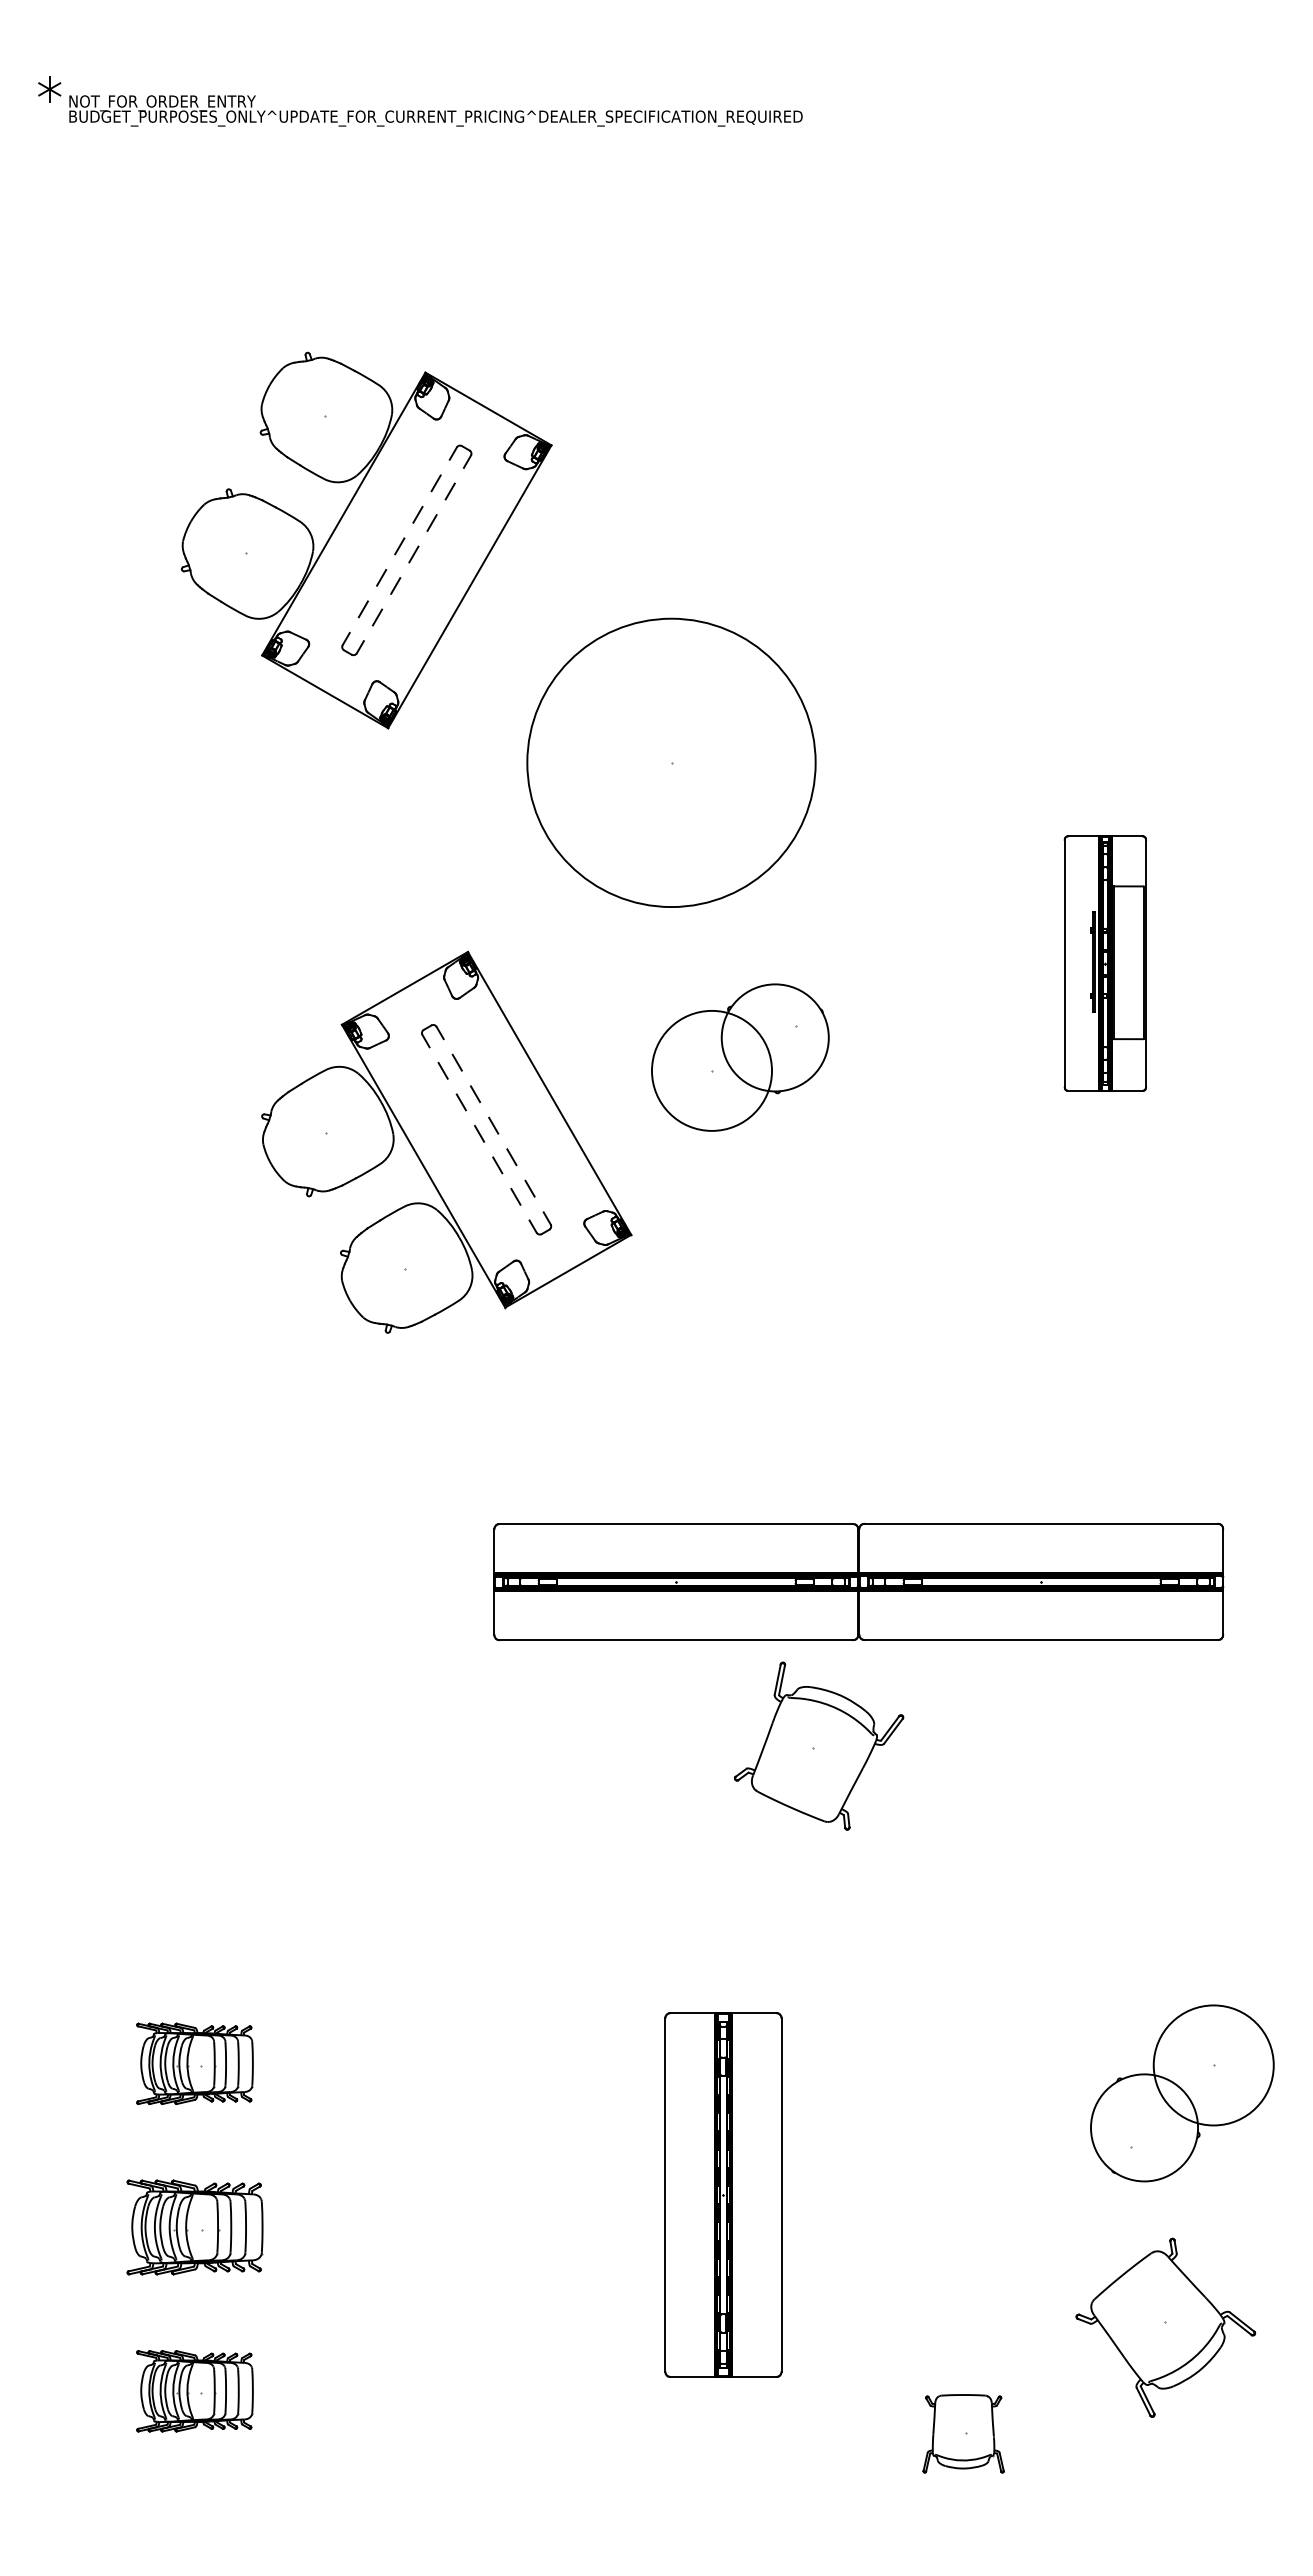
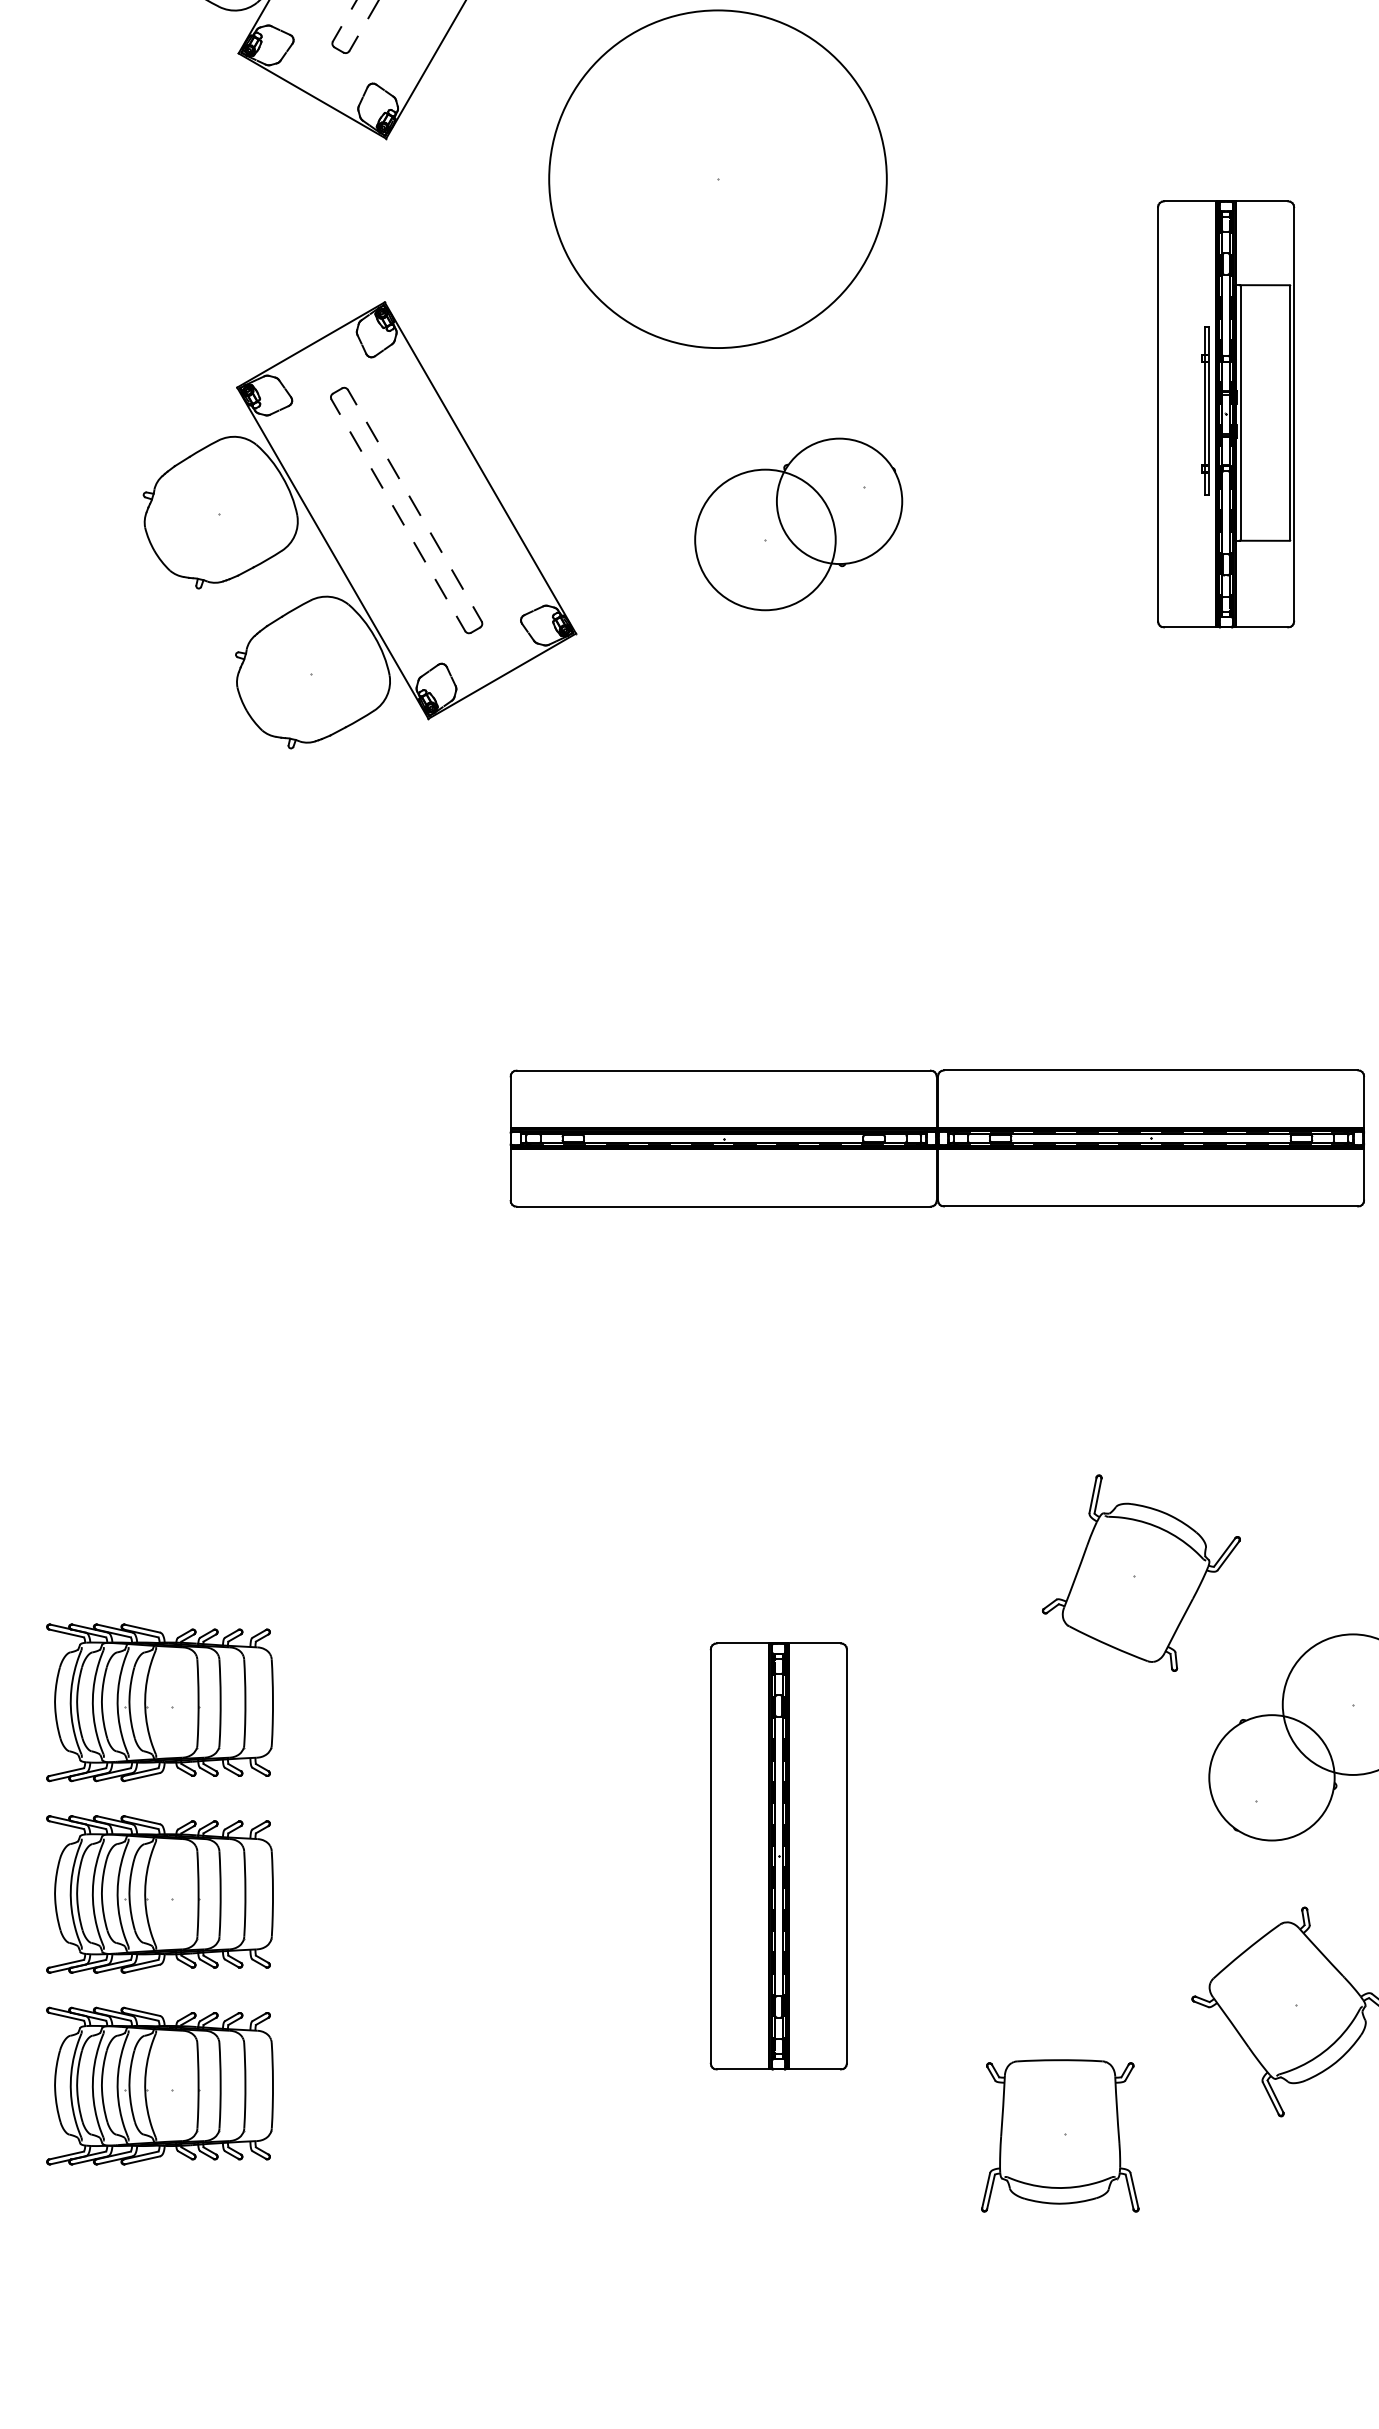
part: (1105, 963) -> (1226, 414), size x1.43
part: (446, 1141) -> (359, 524), moved
part: (819, 1745) -> (1141, 1572), moved
part: (194, 2063) -> (159, 1702), size x1.67
part: (194, 2227) -> (159, 1894), size x1.43
part: (194, 2391) -> (159, 2086), size x1.67
part: (963, 2433) -> (1059, 2135), size x1.67

